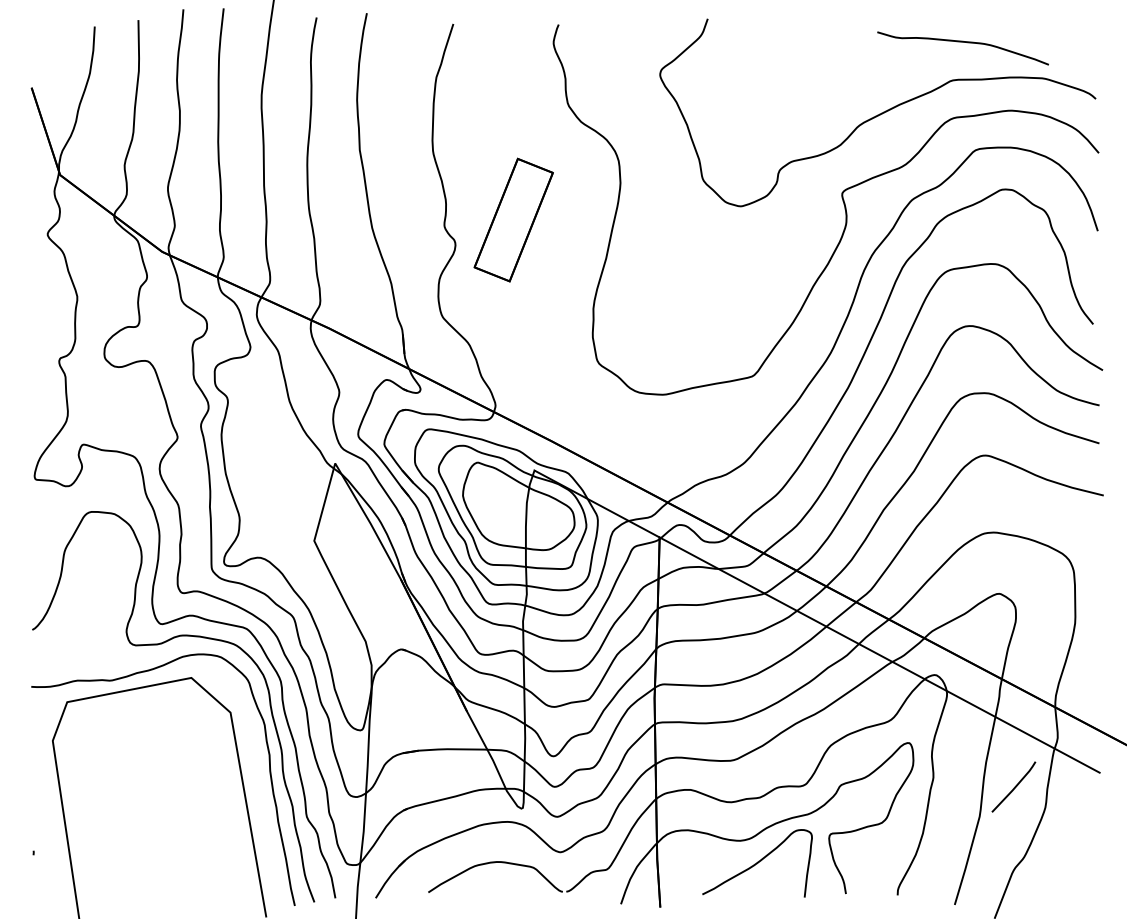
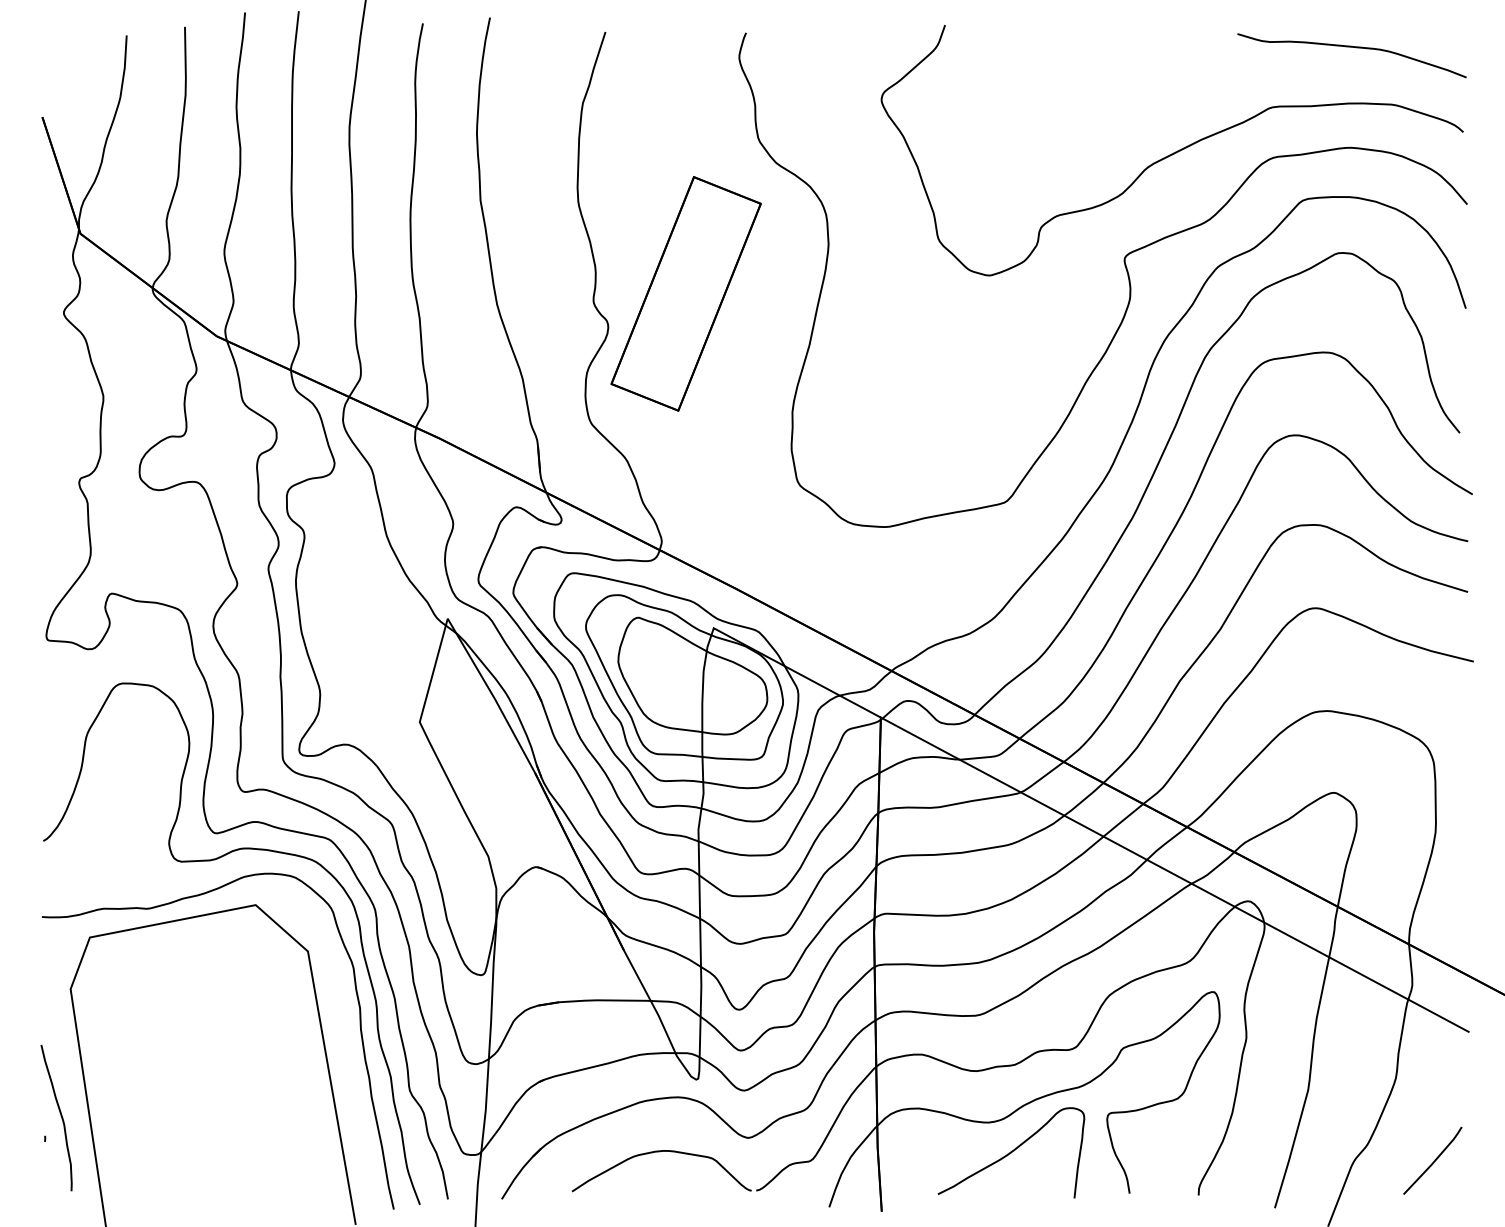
curve: (962, 42) -> (1351, 47), moved
part: (513, 219) -> (685, 293), size x1.43
line: (1014, 787) -> (1433, 1161), moved
curve: (45, 836) -> (60, 1116), added

